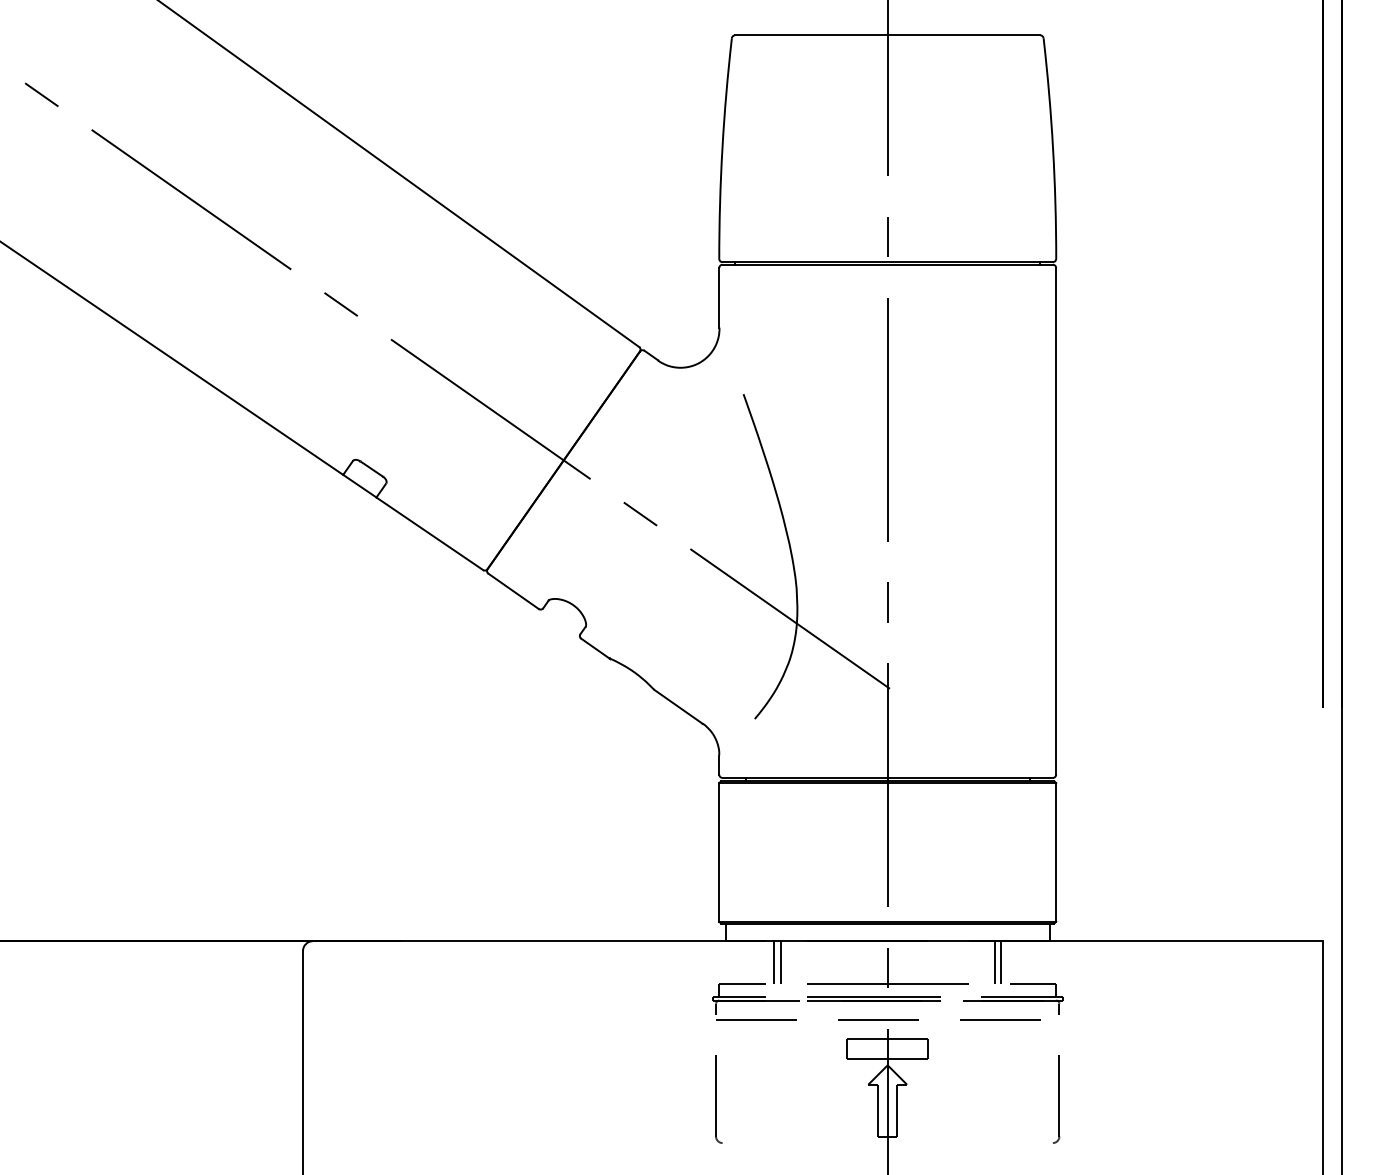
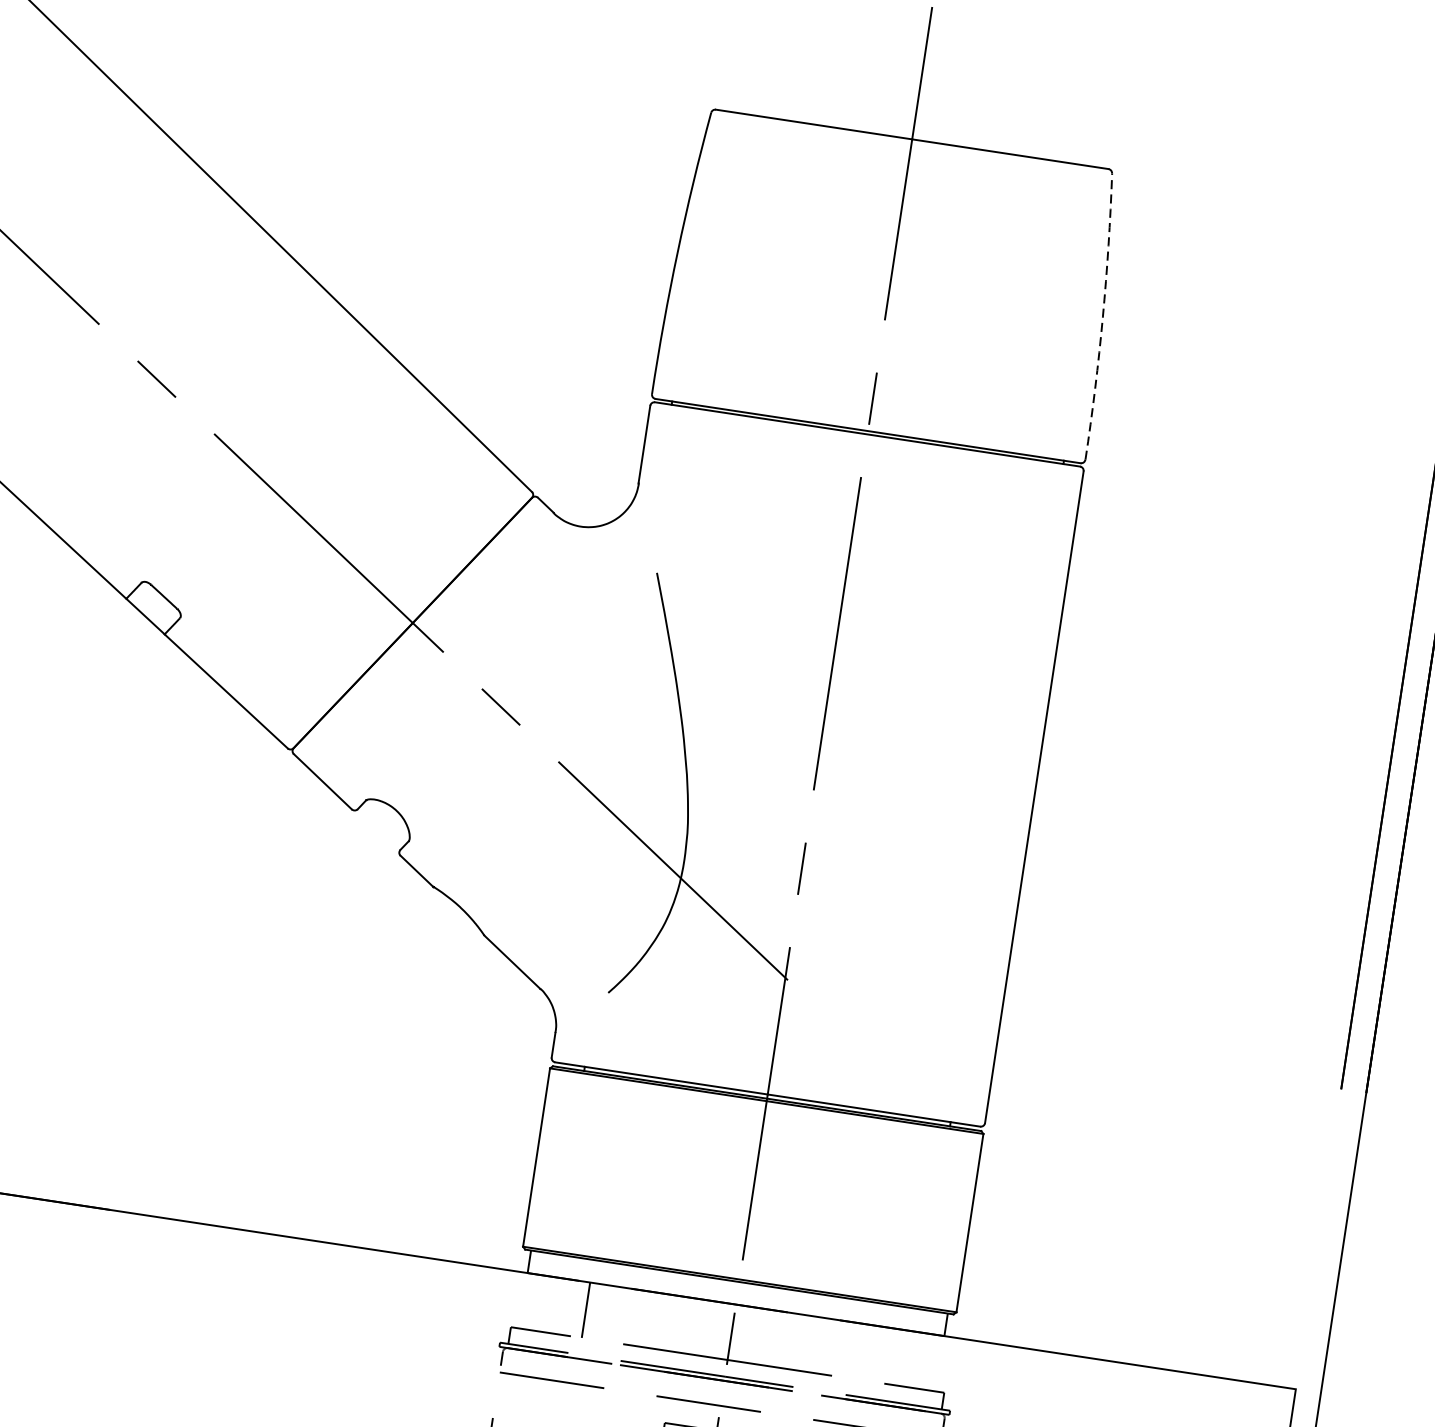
arc: (1053, 148) -> (1103, 317), solid -> dashed
line: (780, 962) -> (593, 1311), removed
line: (994, 962) -> (869, 1352), removed
line: (1001, 962) -> (878, 1354), removed

